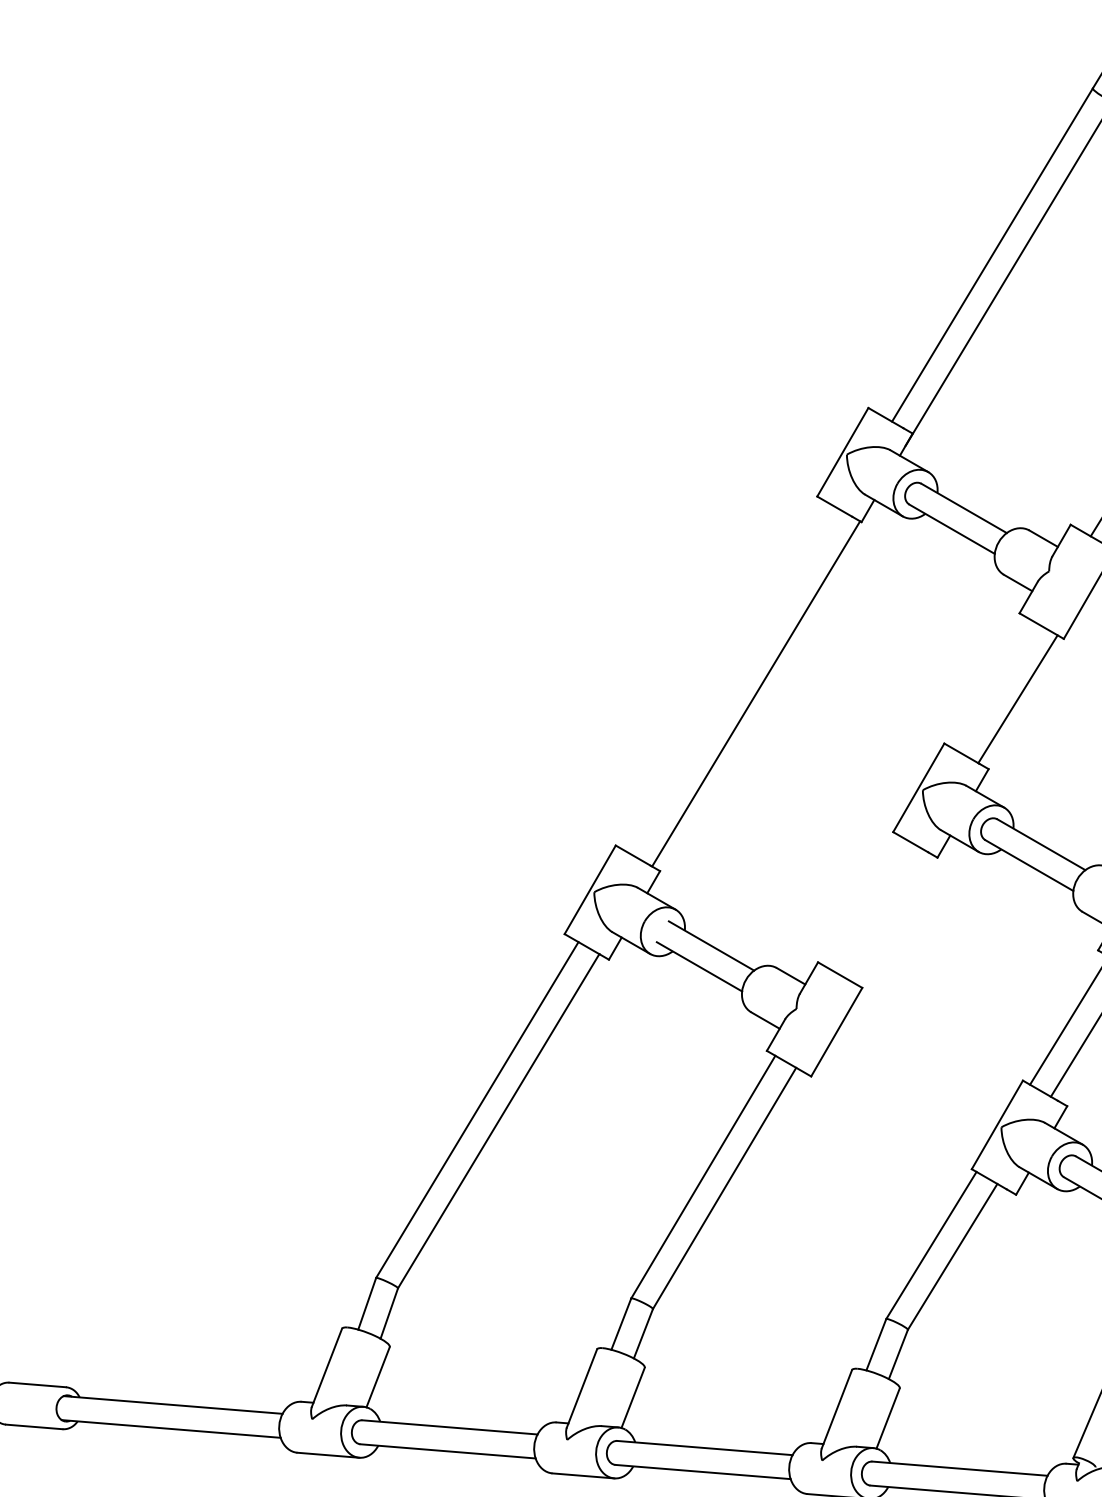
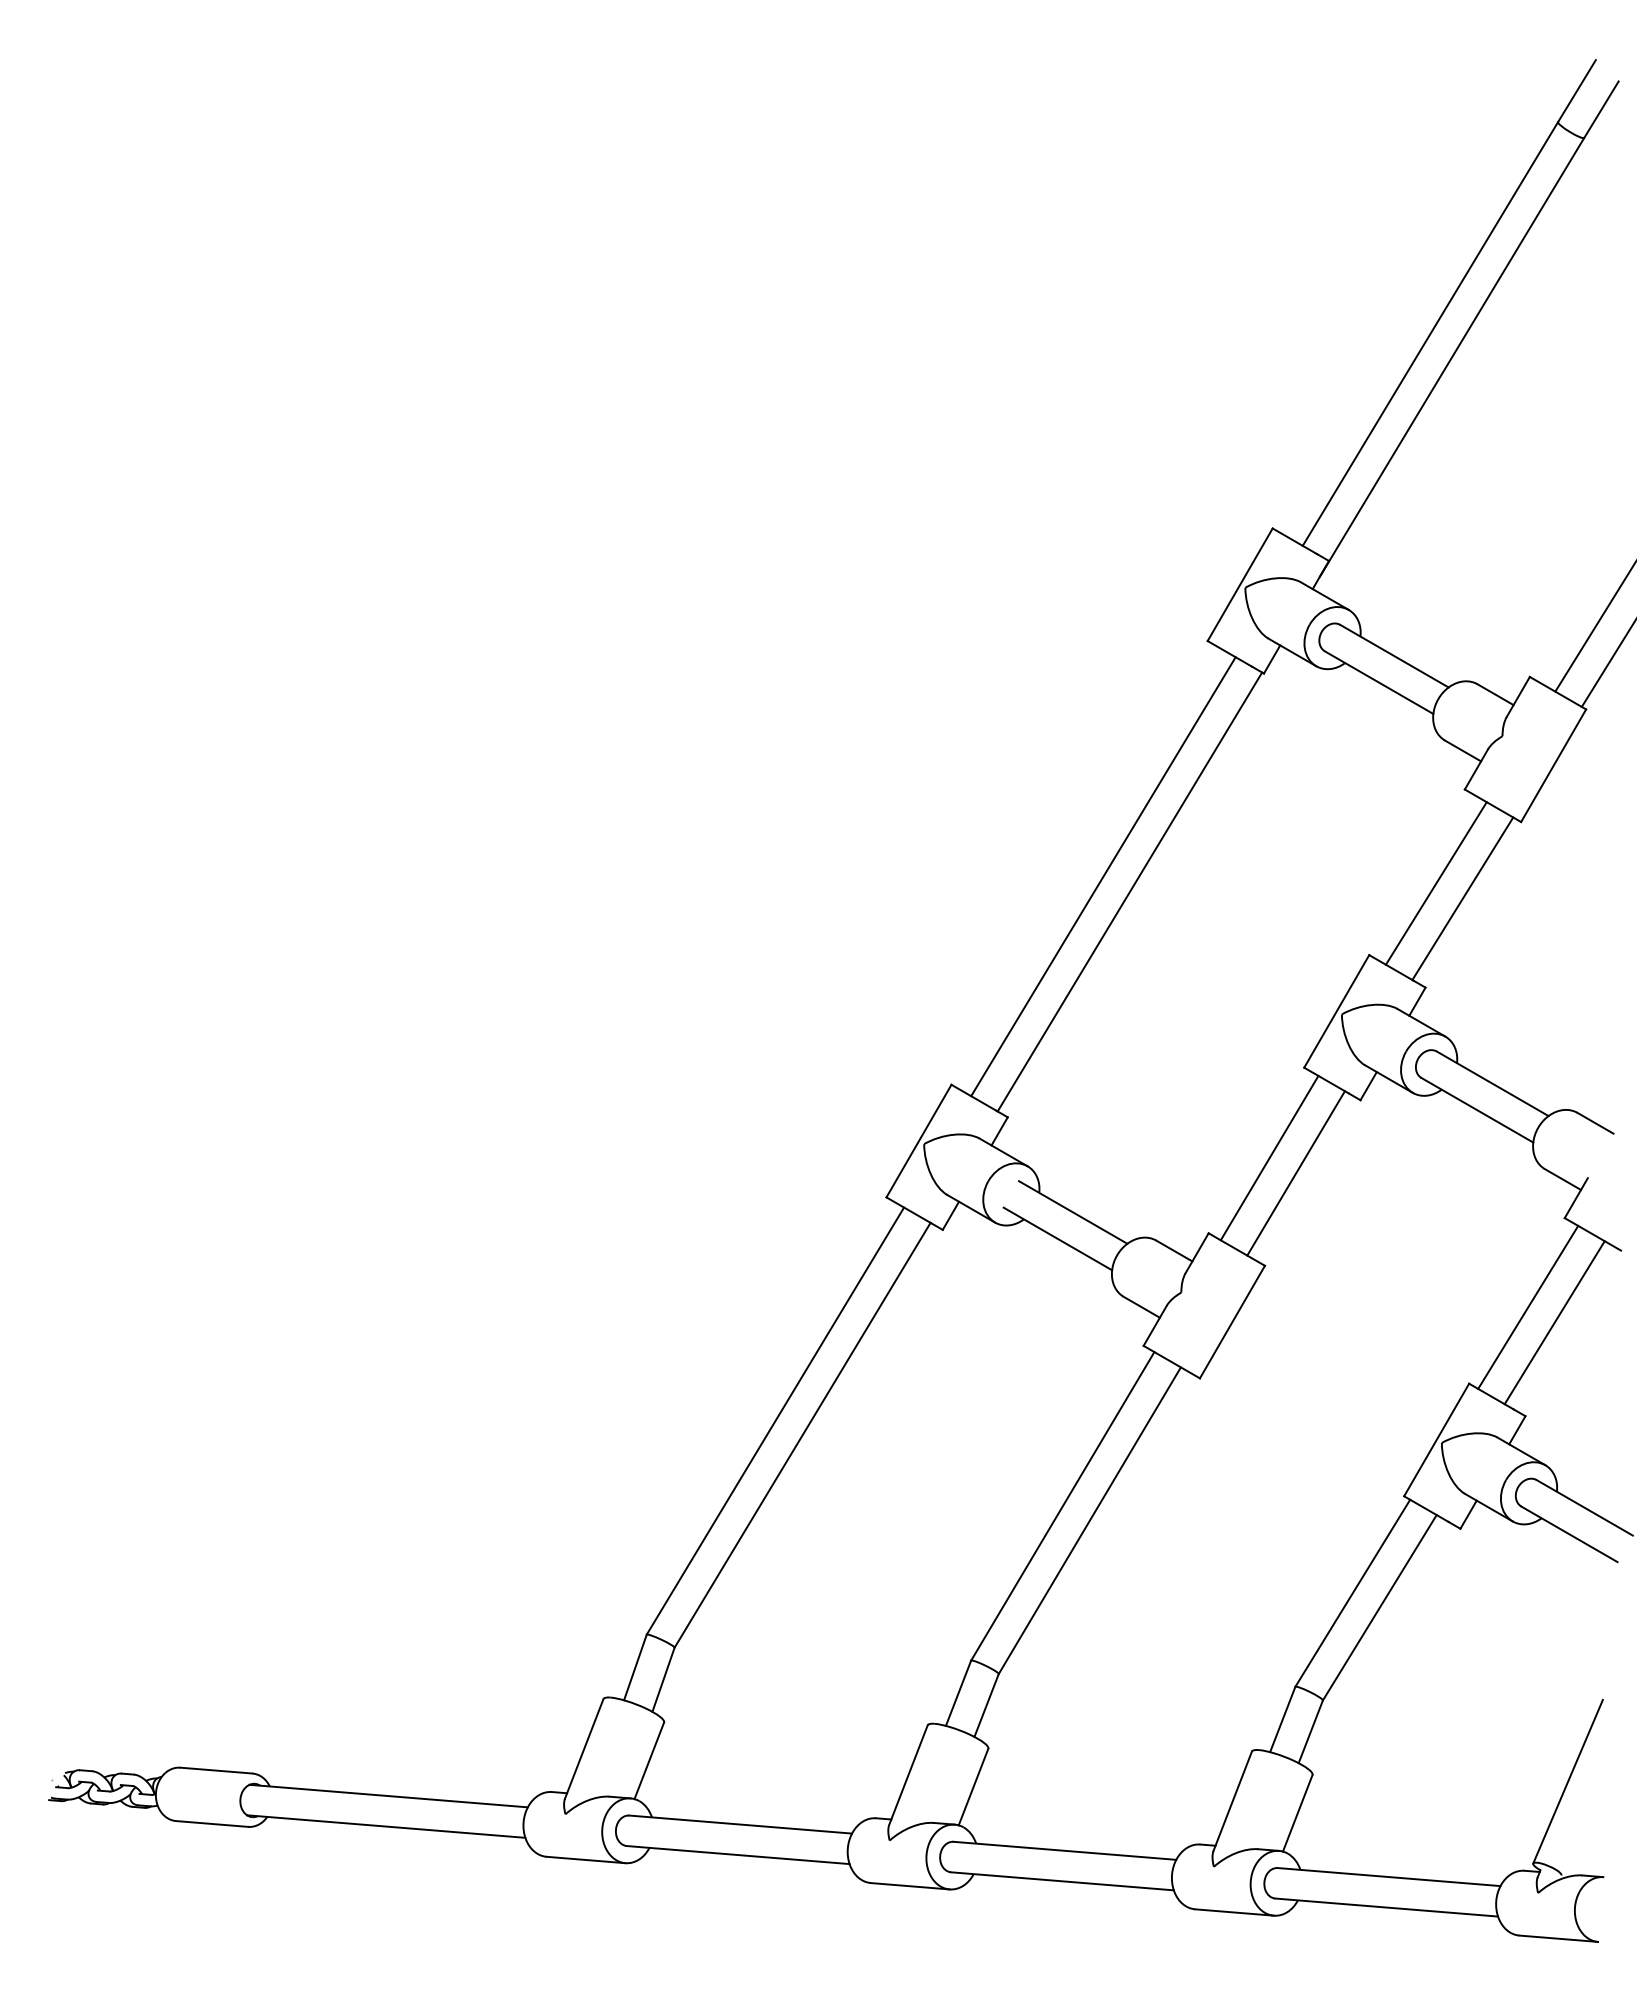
line: (735, 681) -> (1103, 876), added
line: (996, 687) -> (1435, 883), added
line: (865, 902) -> (1269, 1157), added
line: (886, 915) -> (1295, 1173), added

